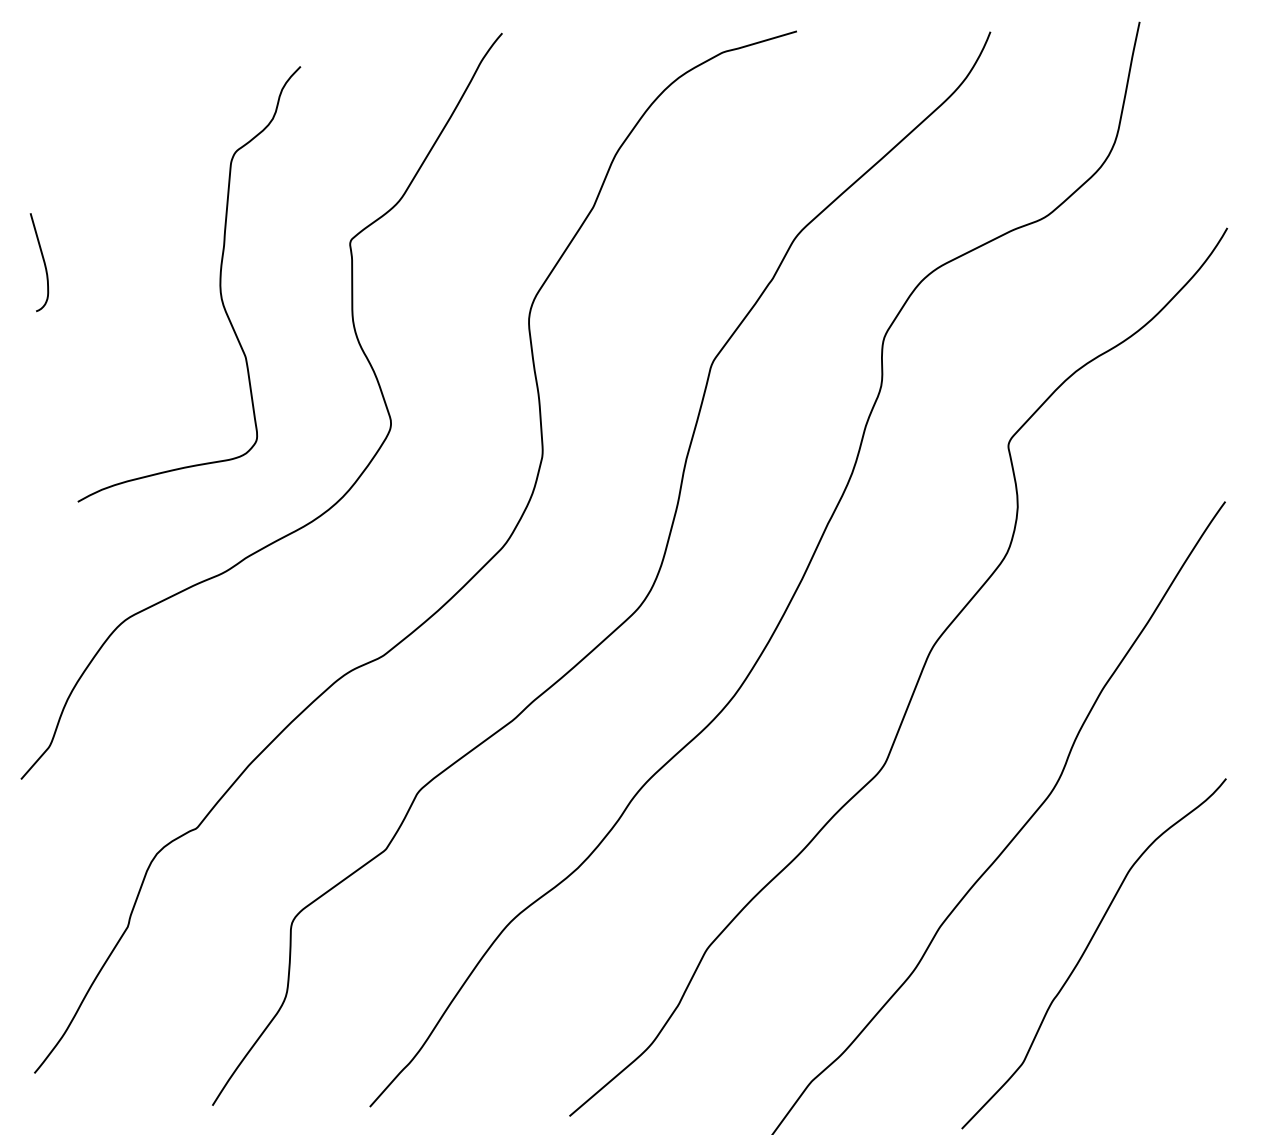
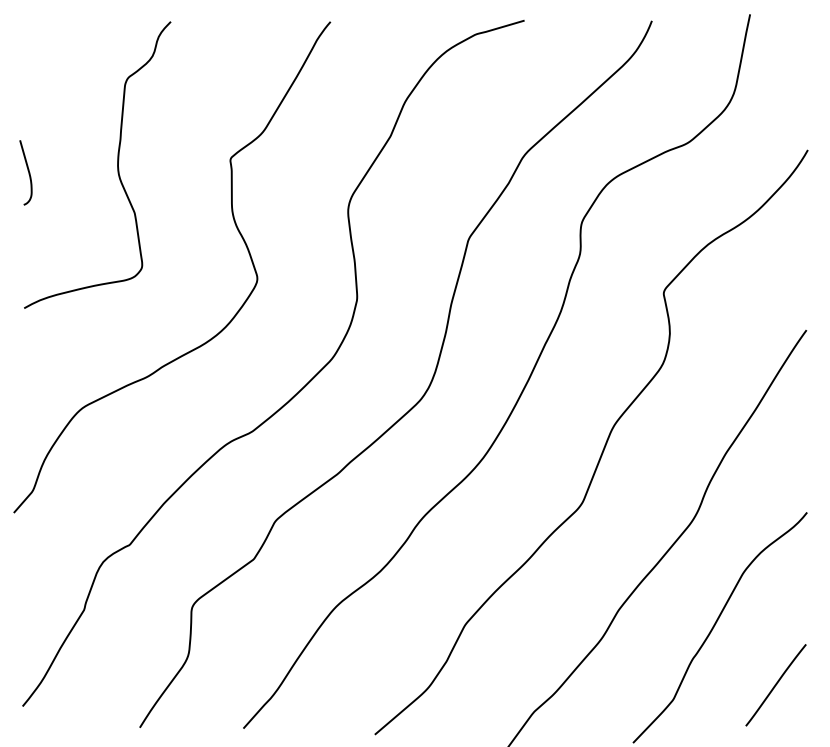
curve: (219, 283) -> (117, 164), moved
line: (1178, 1041) -> (775, 685), added

